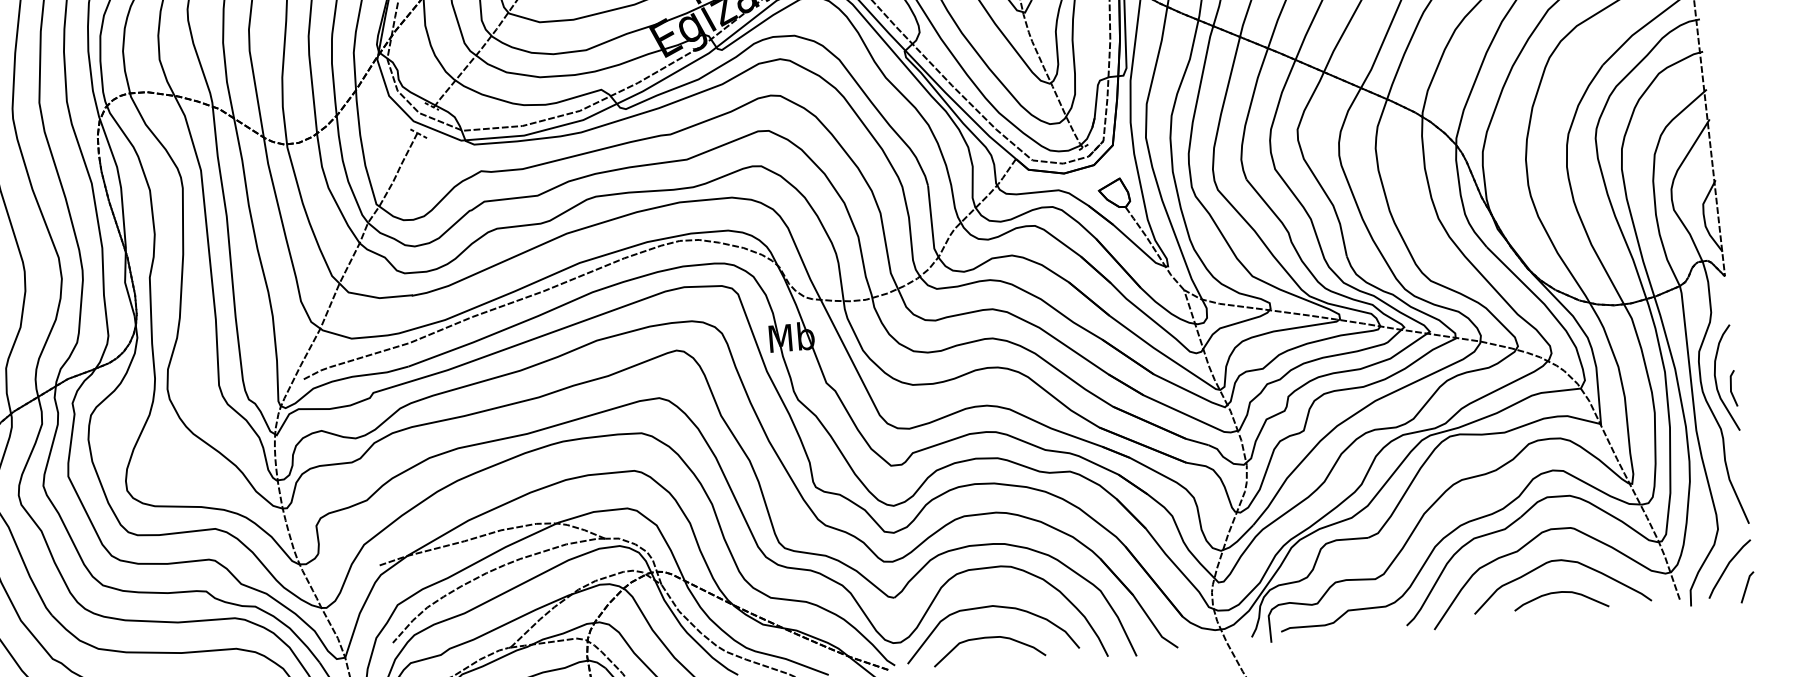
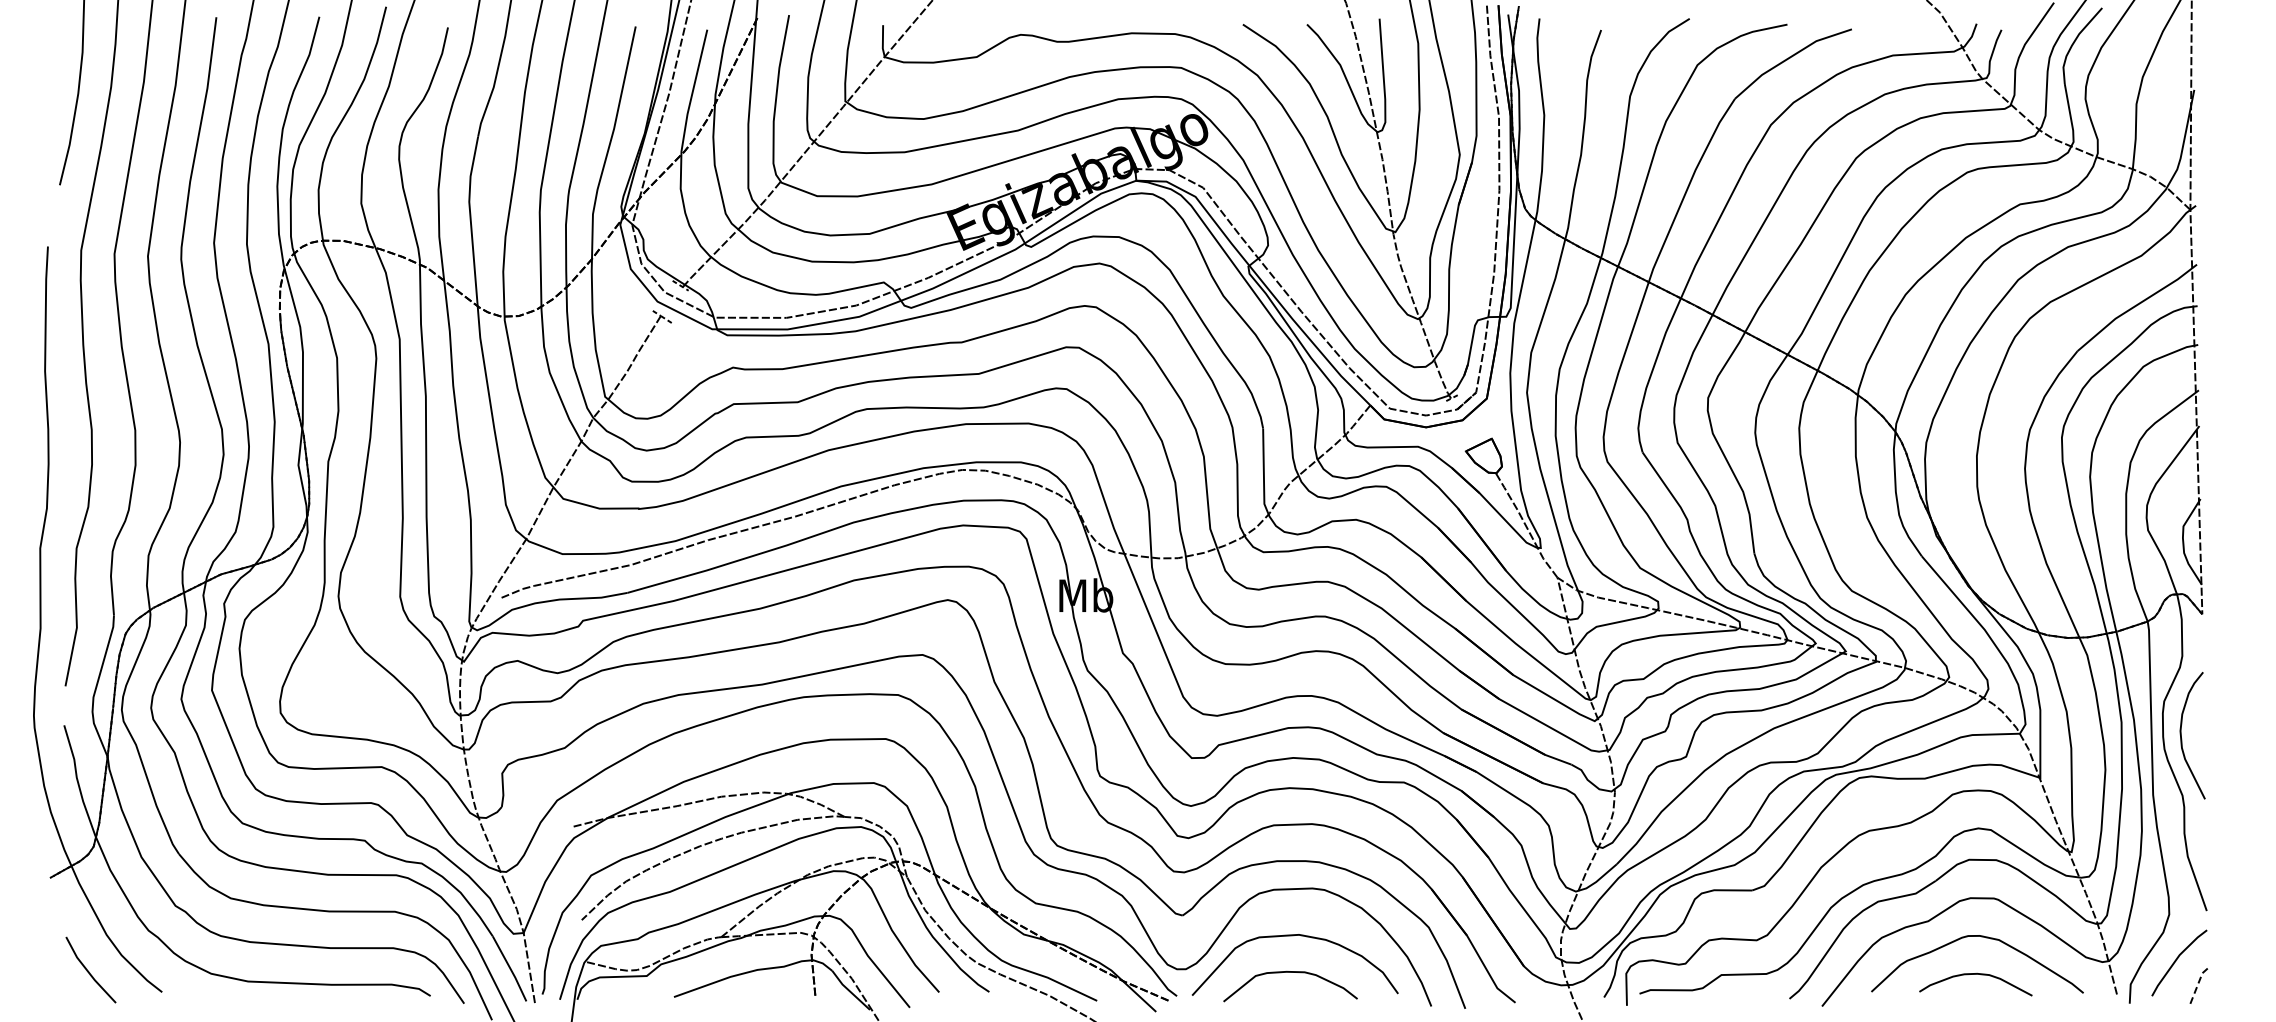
line: (1731, 388) -> (2199, 748), removed
line: (1746, 585) -> (2197, 984), solid -> dashed

